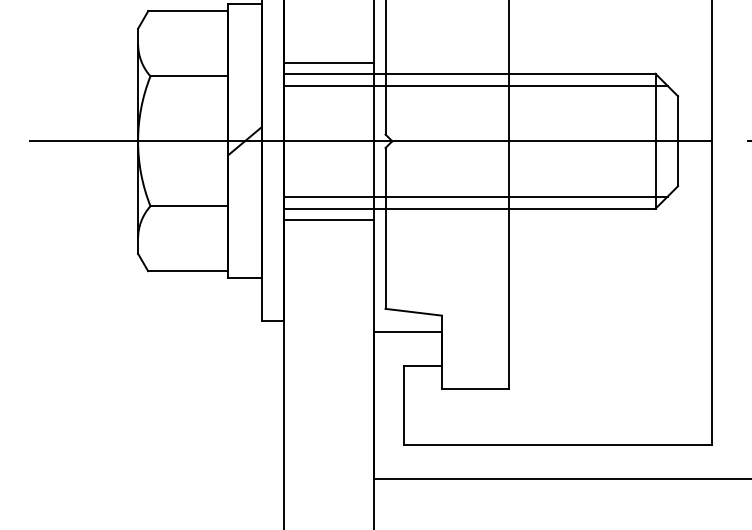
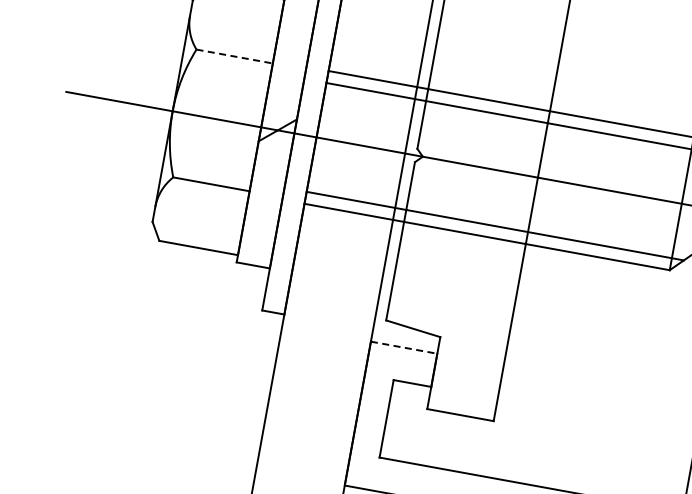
line: (329, 62) -> (375, 68), removed
line: (189, 76) -> (234, 56), solid -> dashed
line: (329, 220) -> (346, 223), removed
line: (408, 332) -> (404, 347), solid -> dashed

